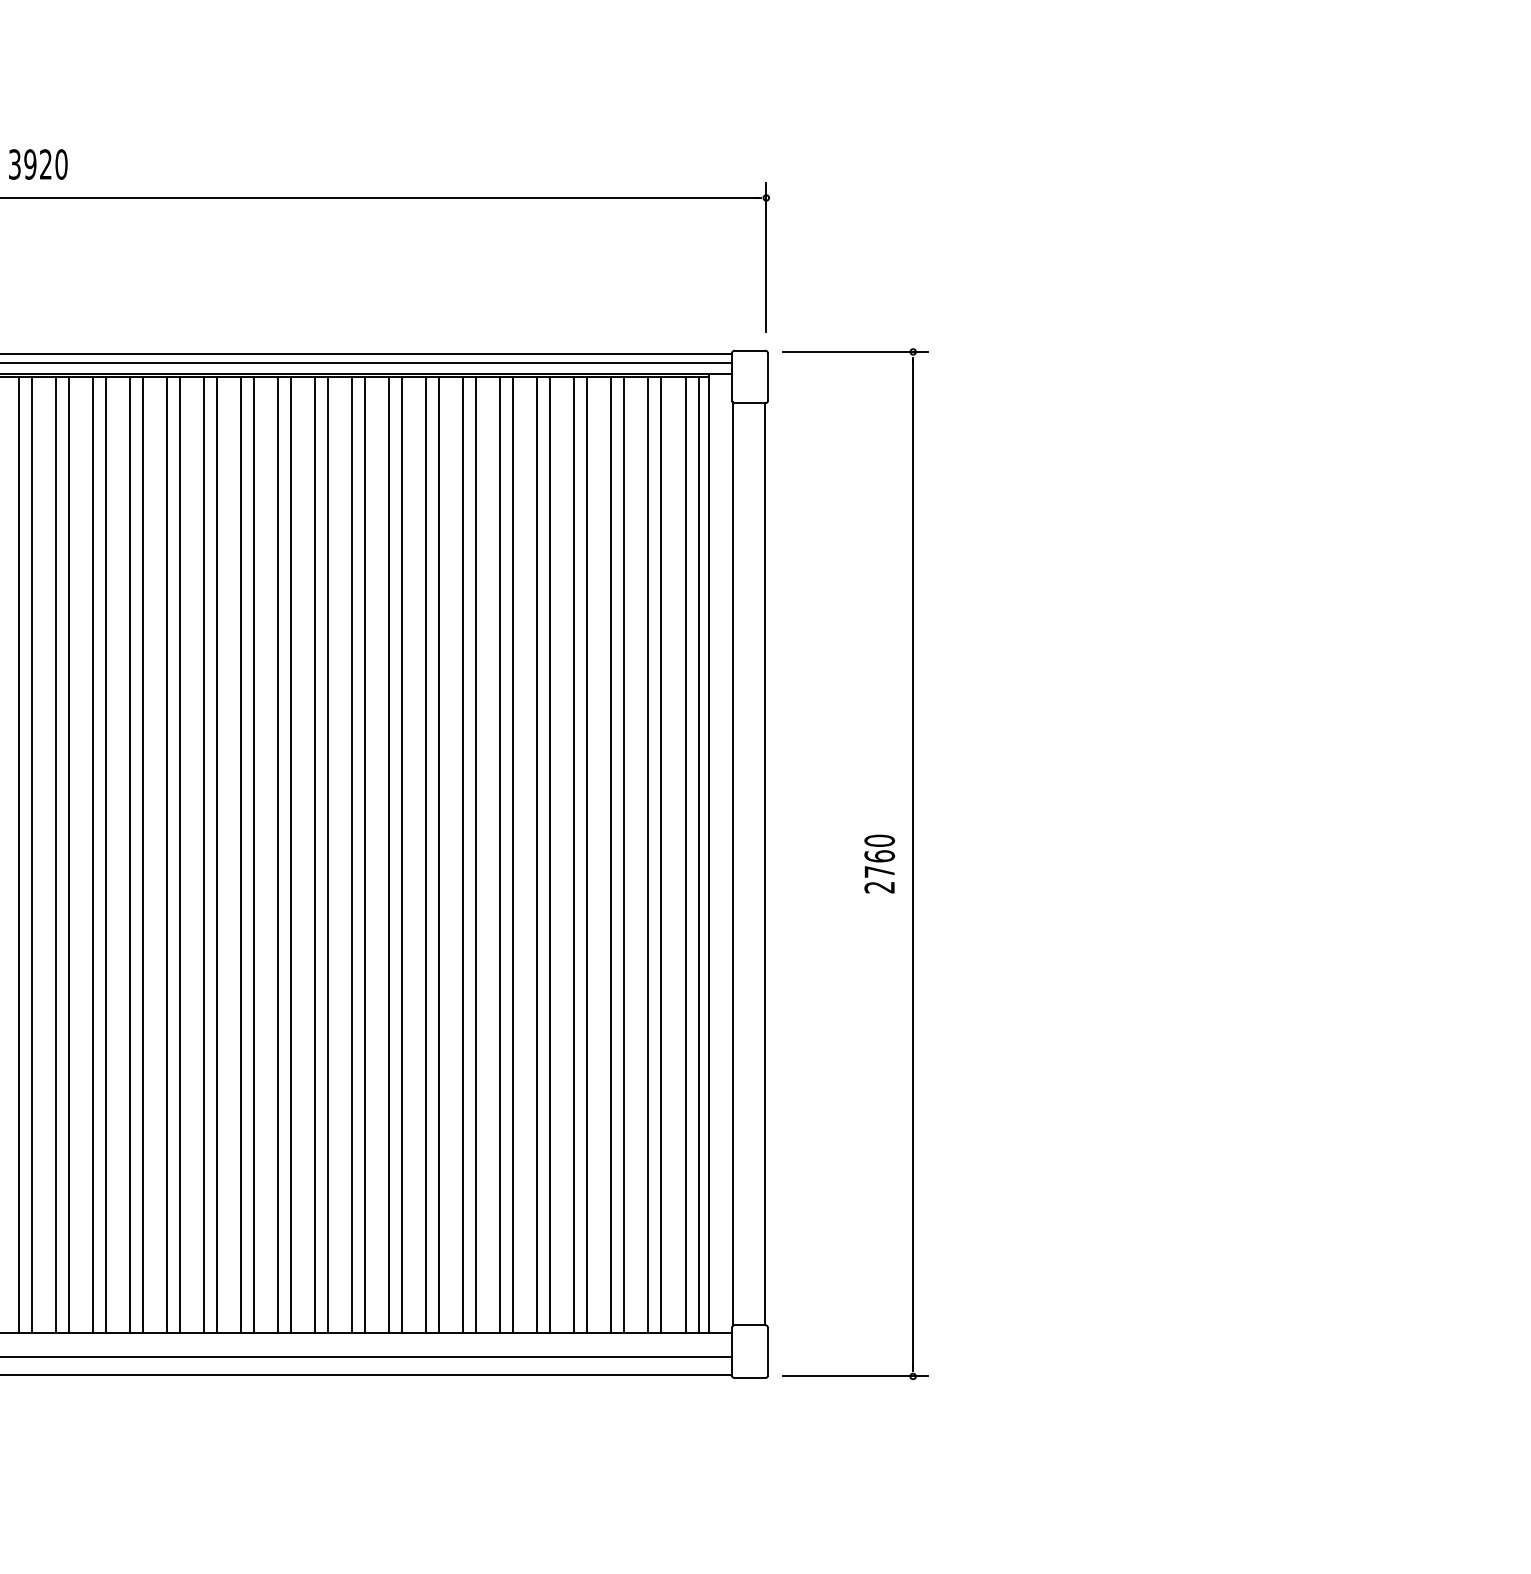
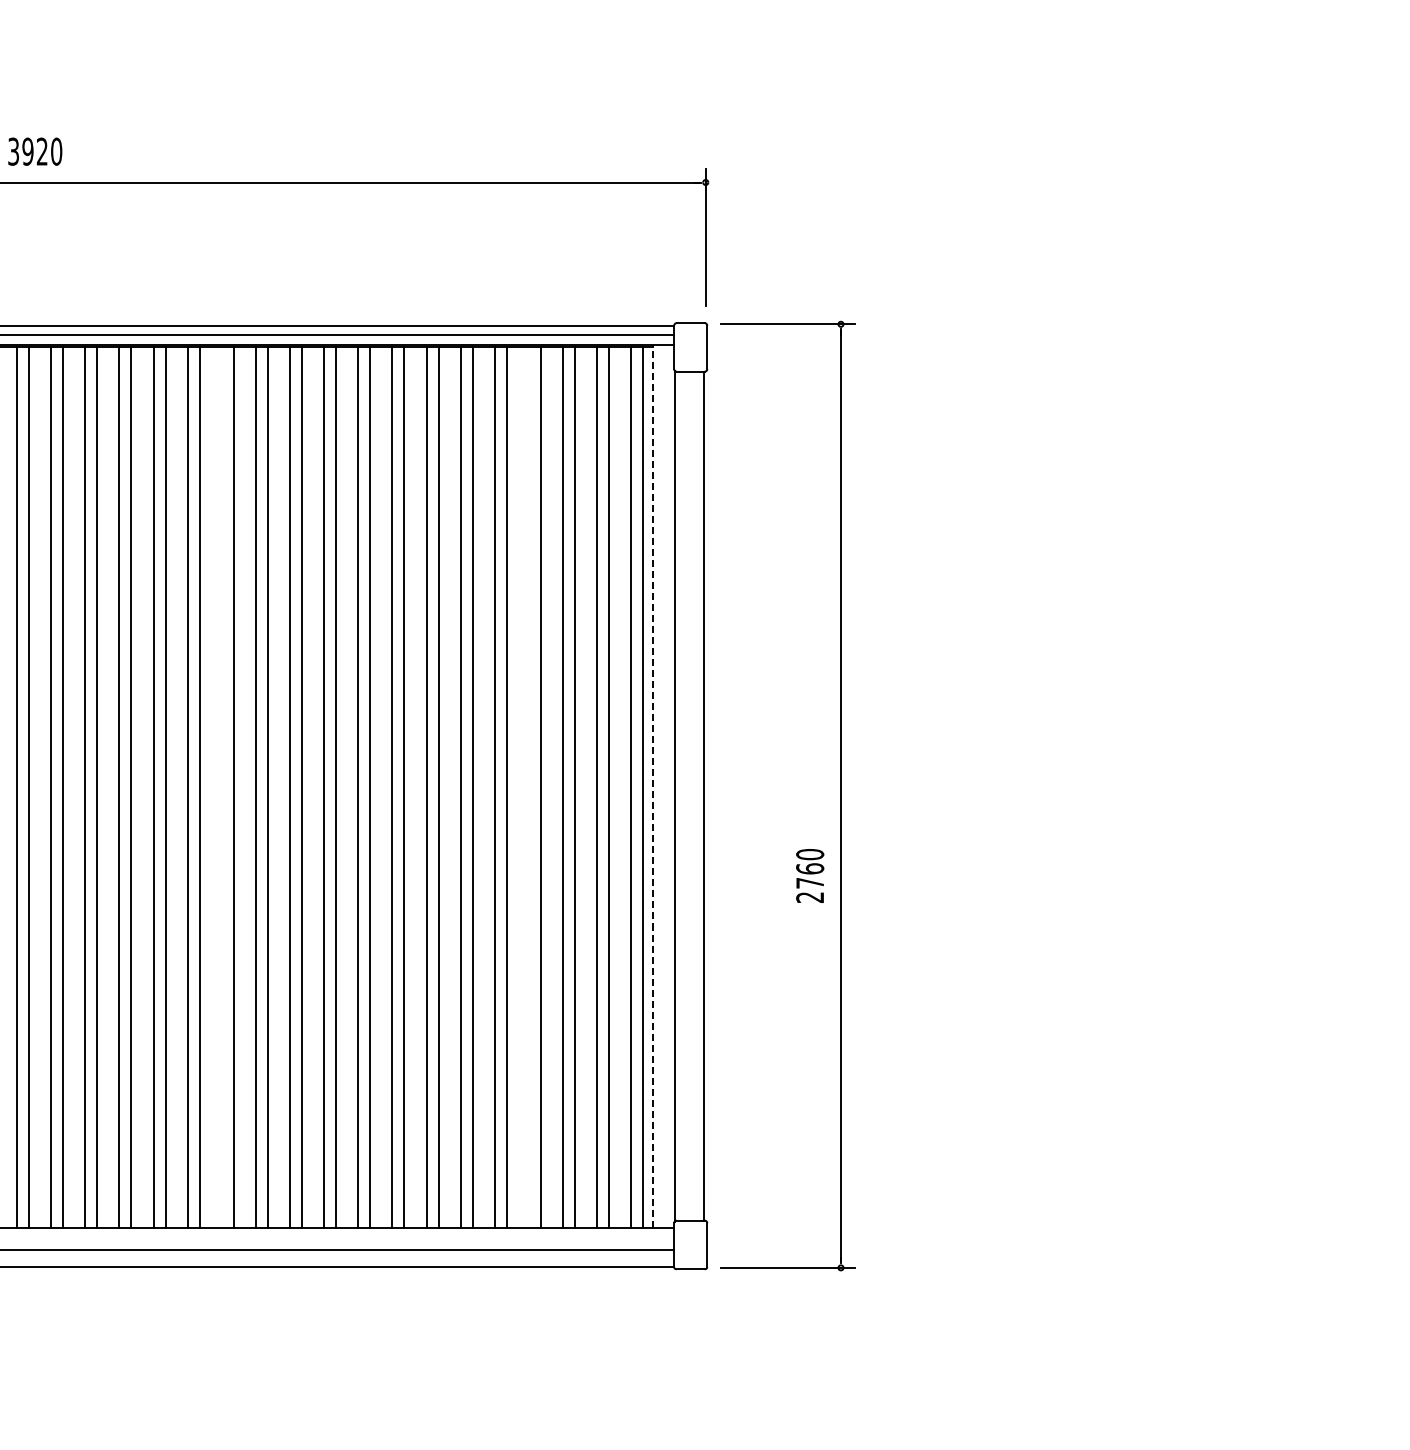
line: (709, 852) -> (653, 785), solid -> dashed
line: (240, 854) -> (221, 787), removed
line: (573, 854) -> (528, 787), removed
text: (880, 863) -> (810, 875), moved

